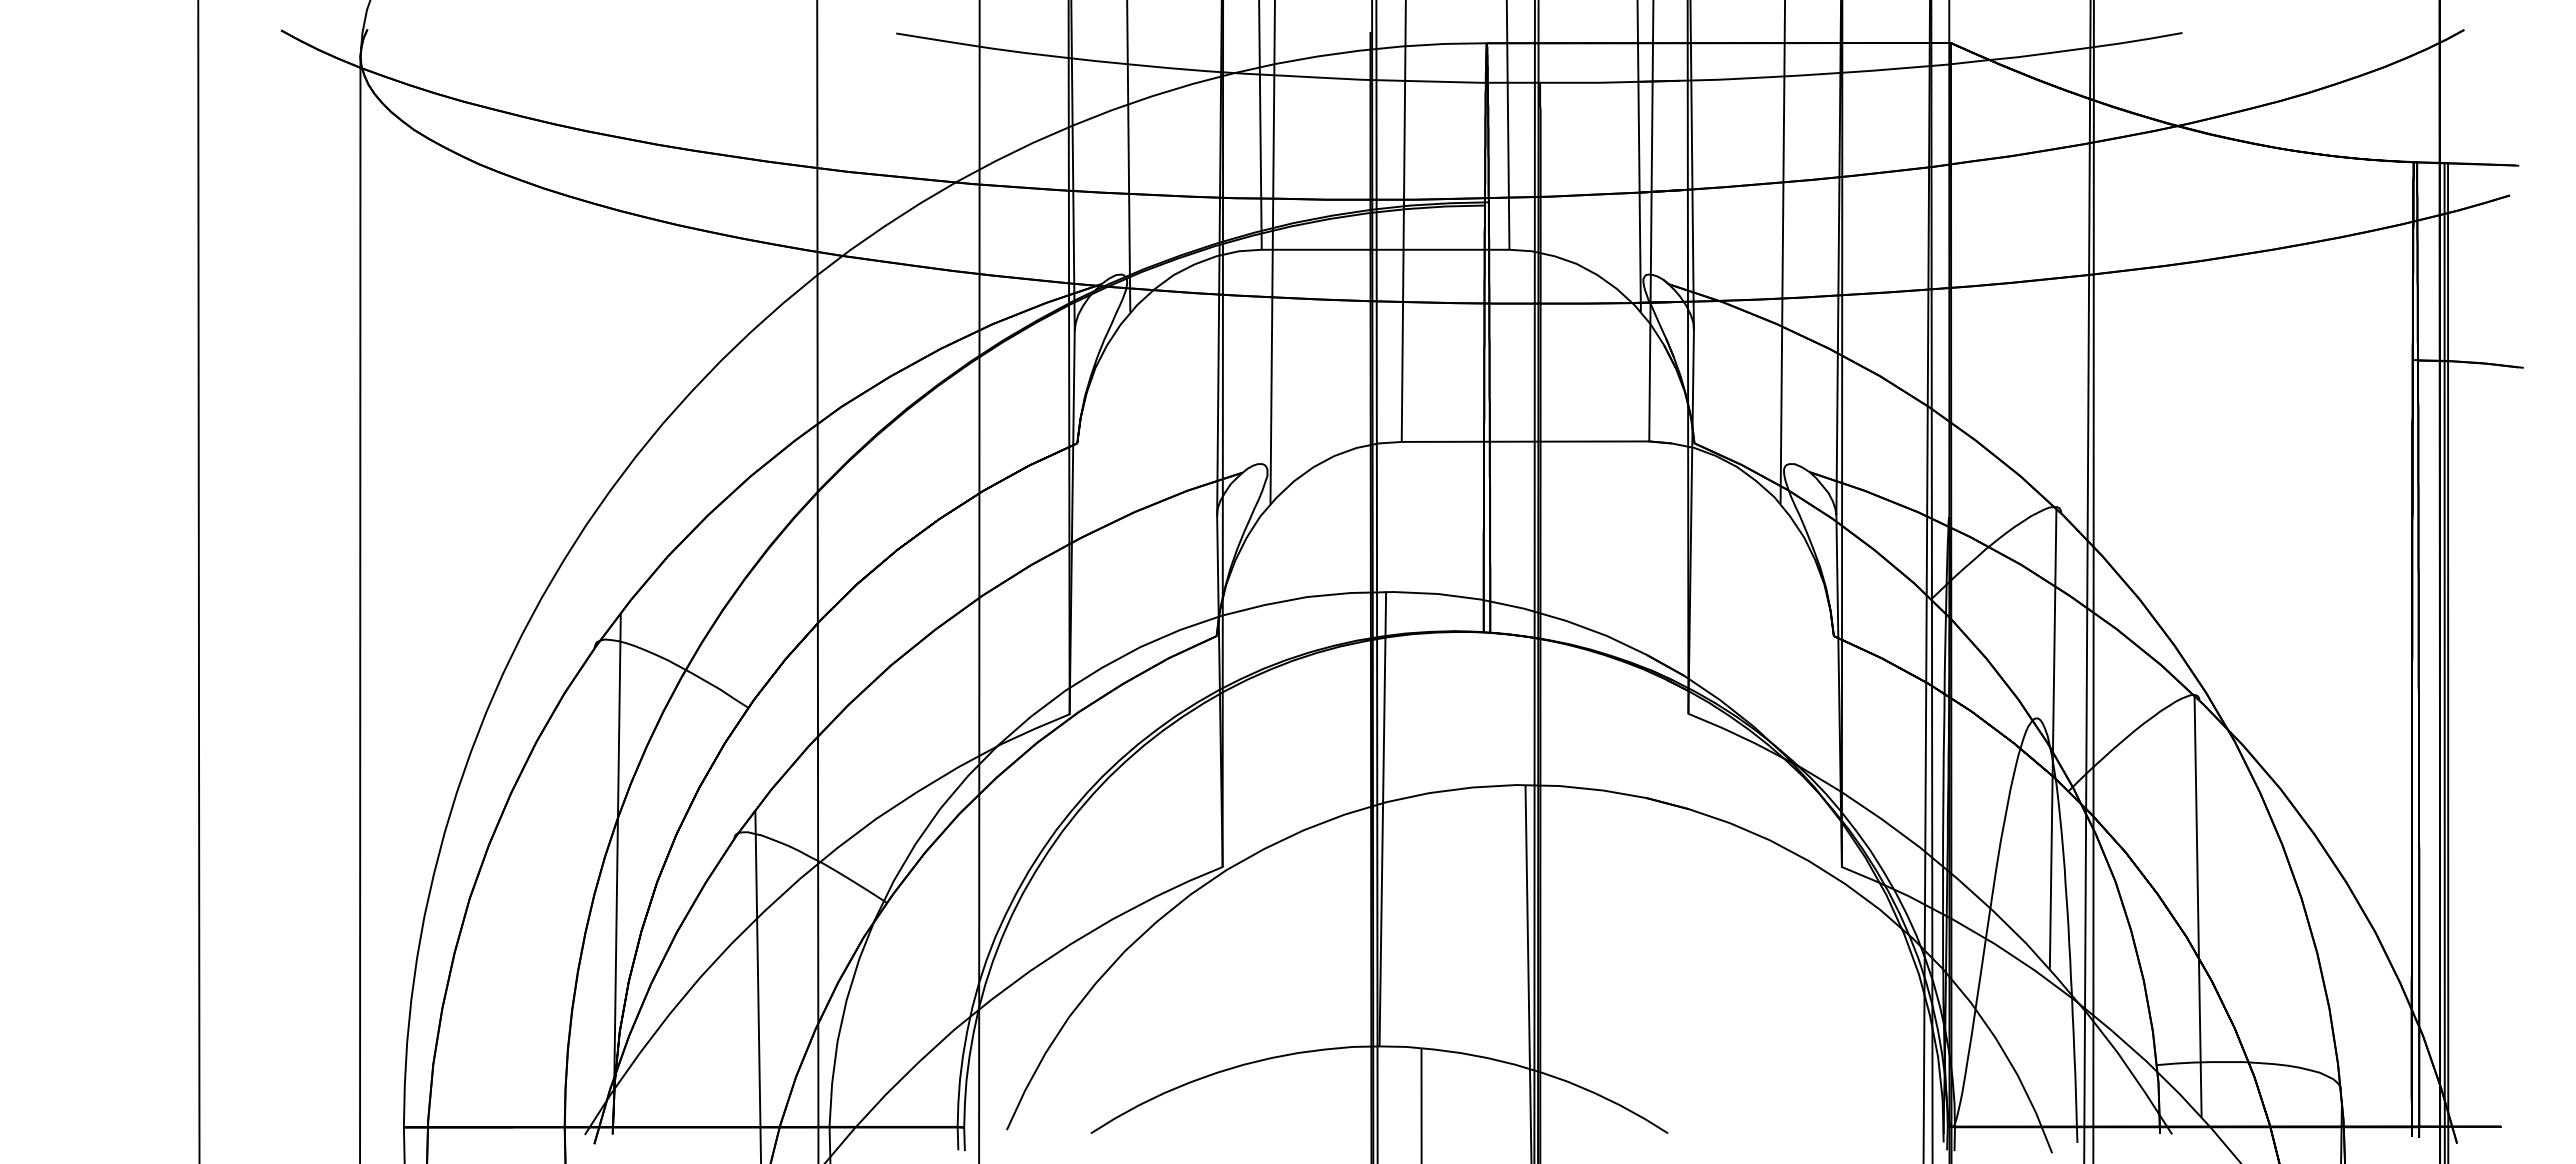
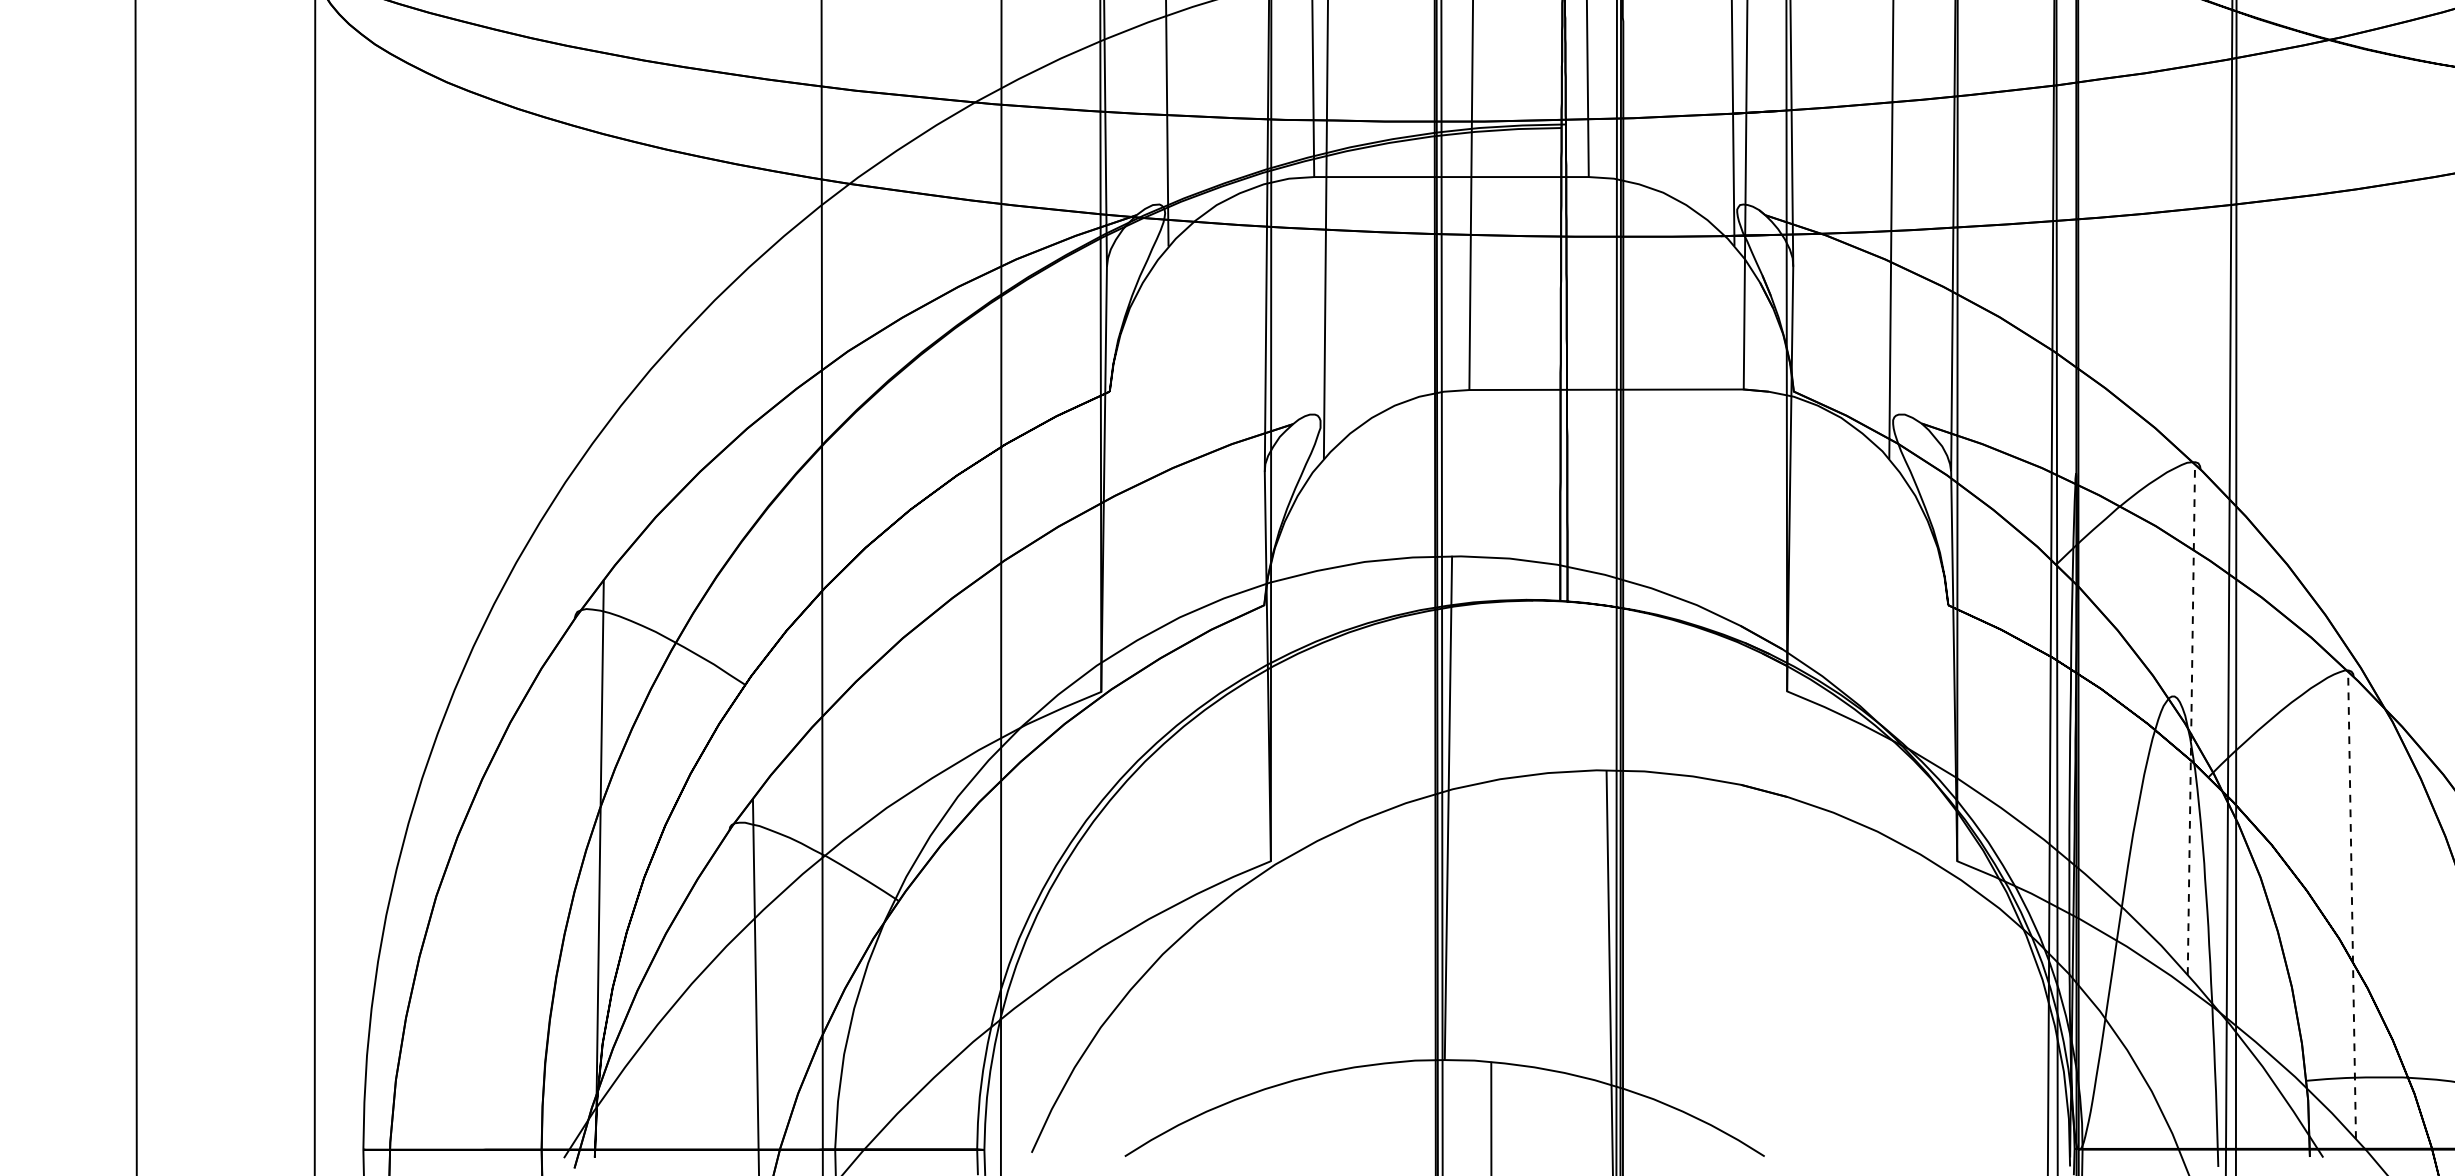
line: (2053, 738) -> (2191, 718), solid -> dashed
line: (2198, 906) -> (2352, 904), solid -> dashed

